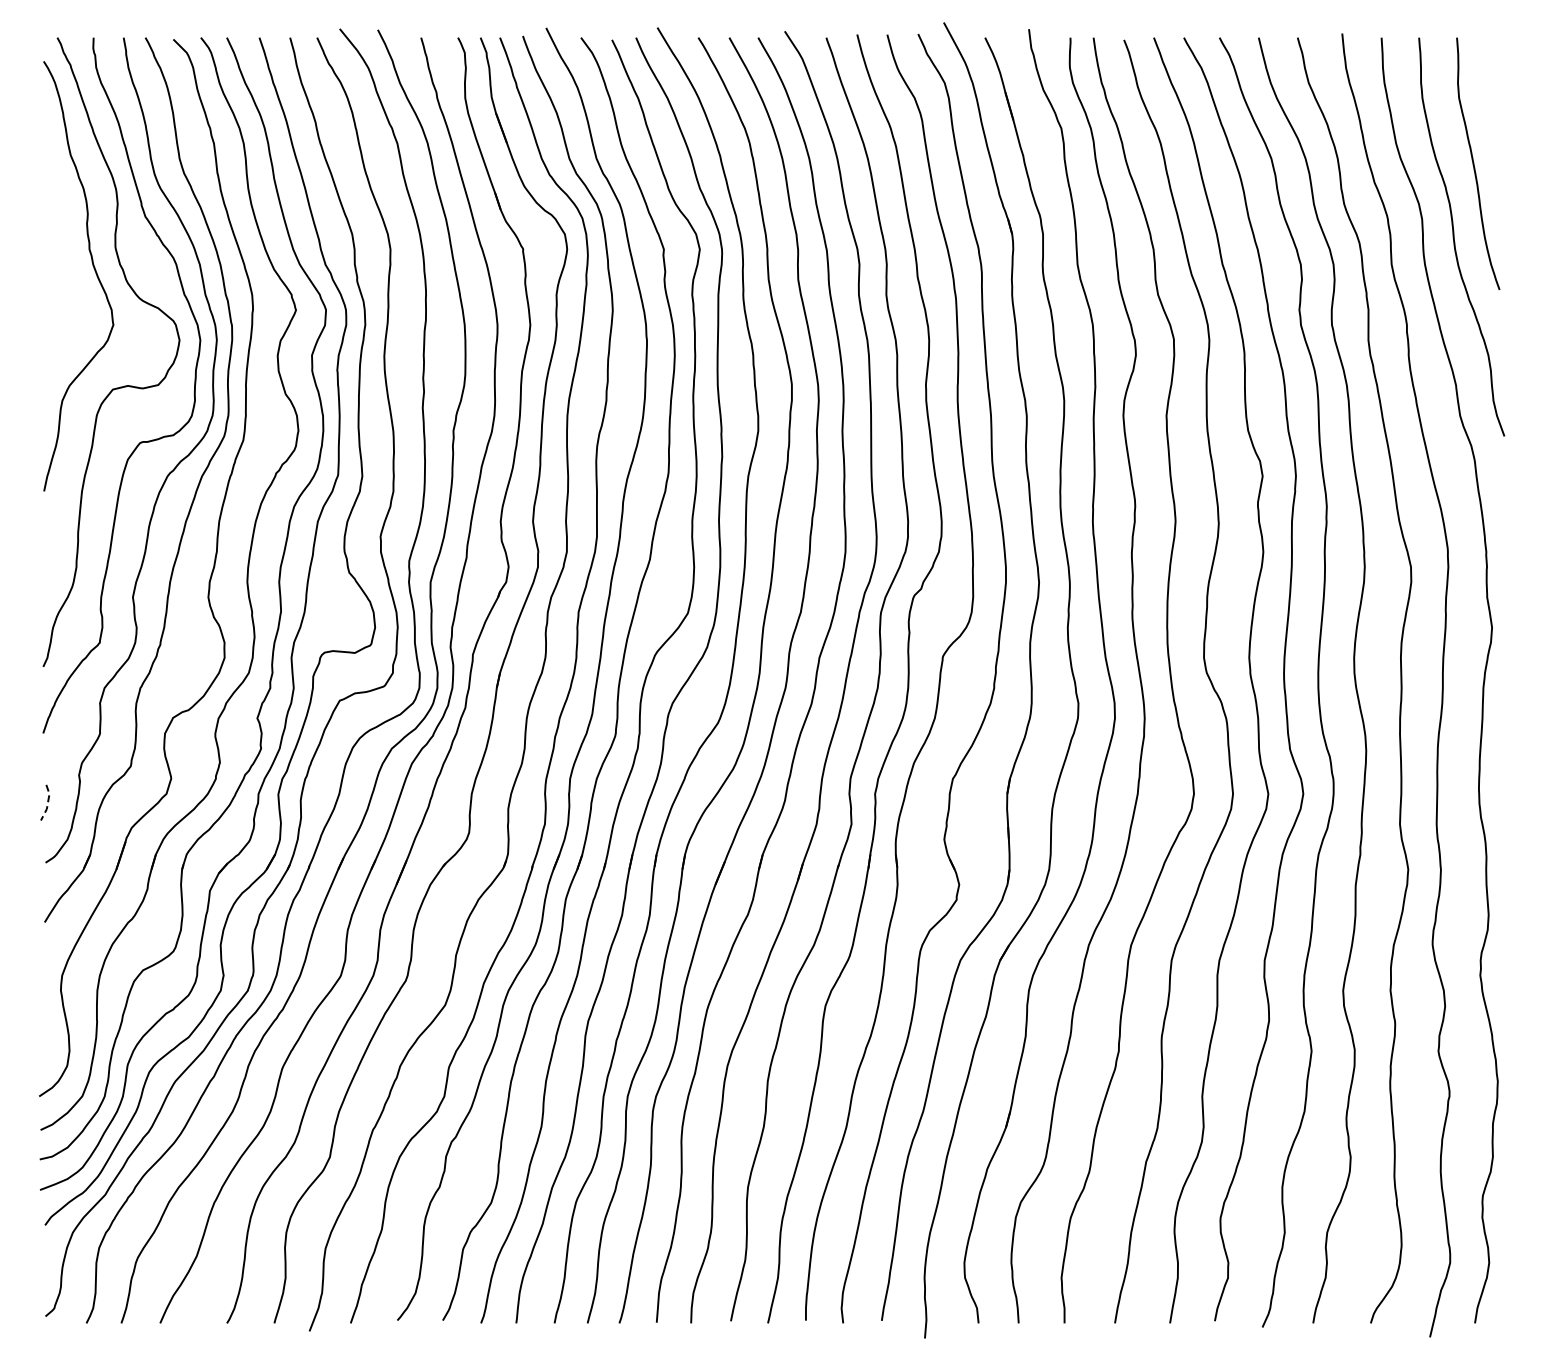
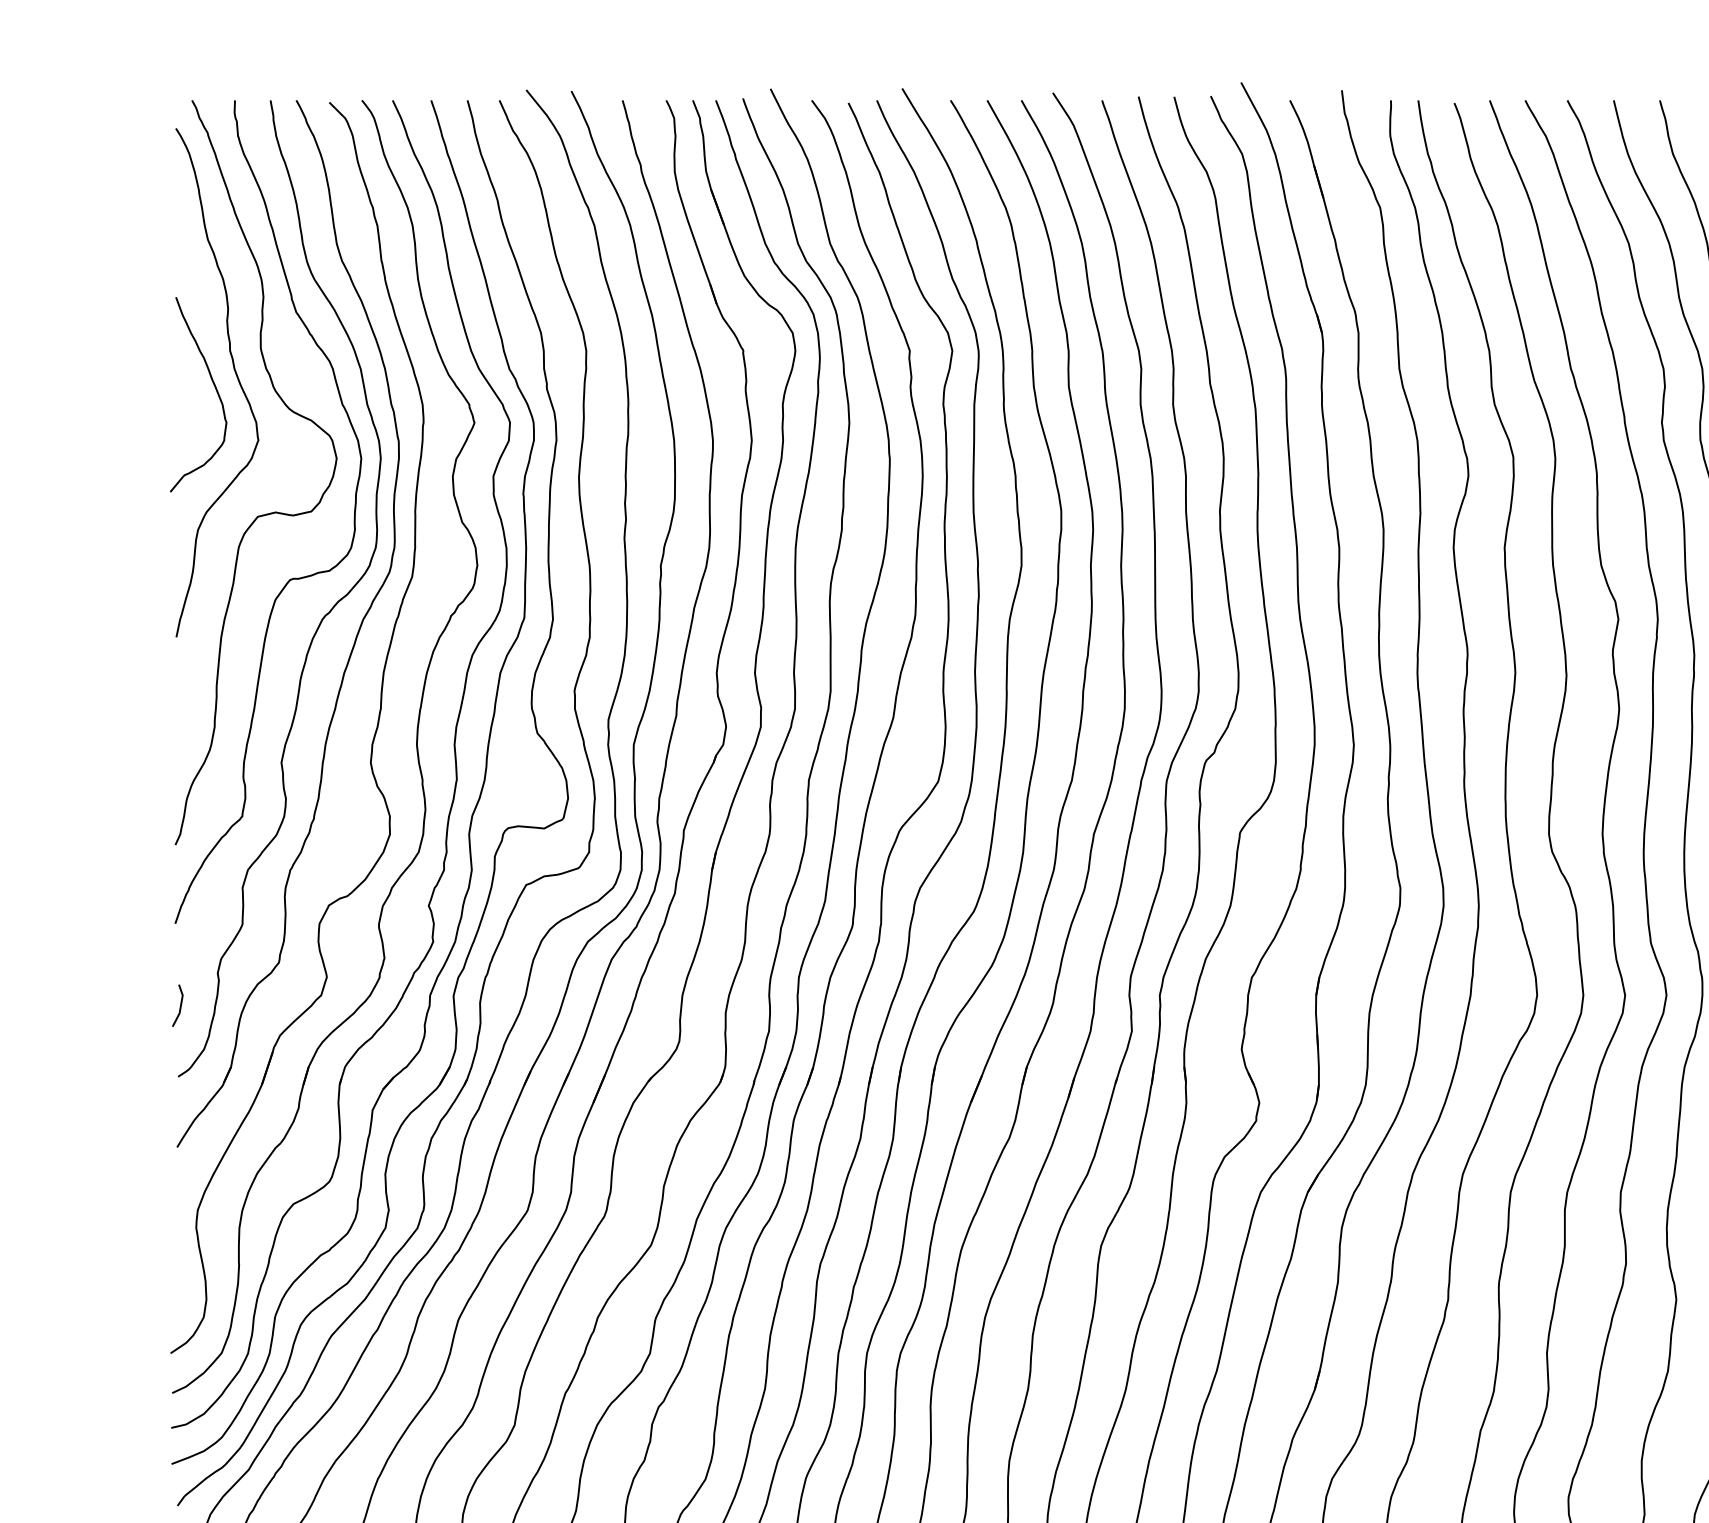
curve: (76, 281) -> (214, 388), added
line: (47, 803) -> (180, 1006), dashed -> solid

